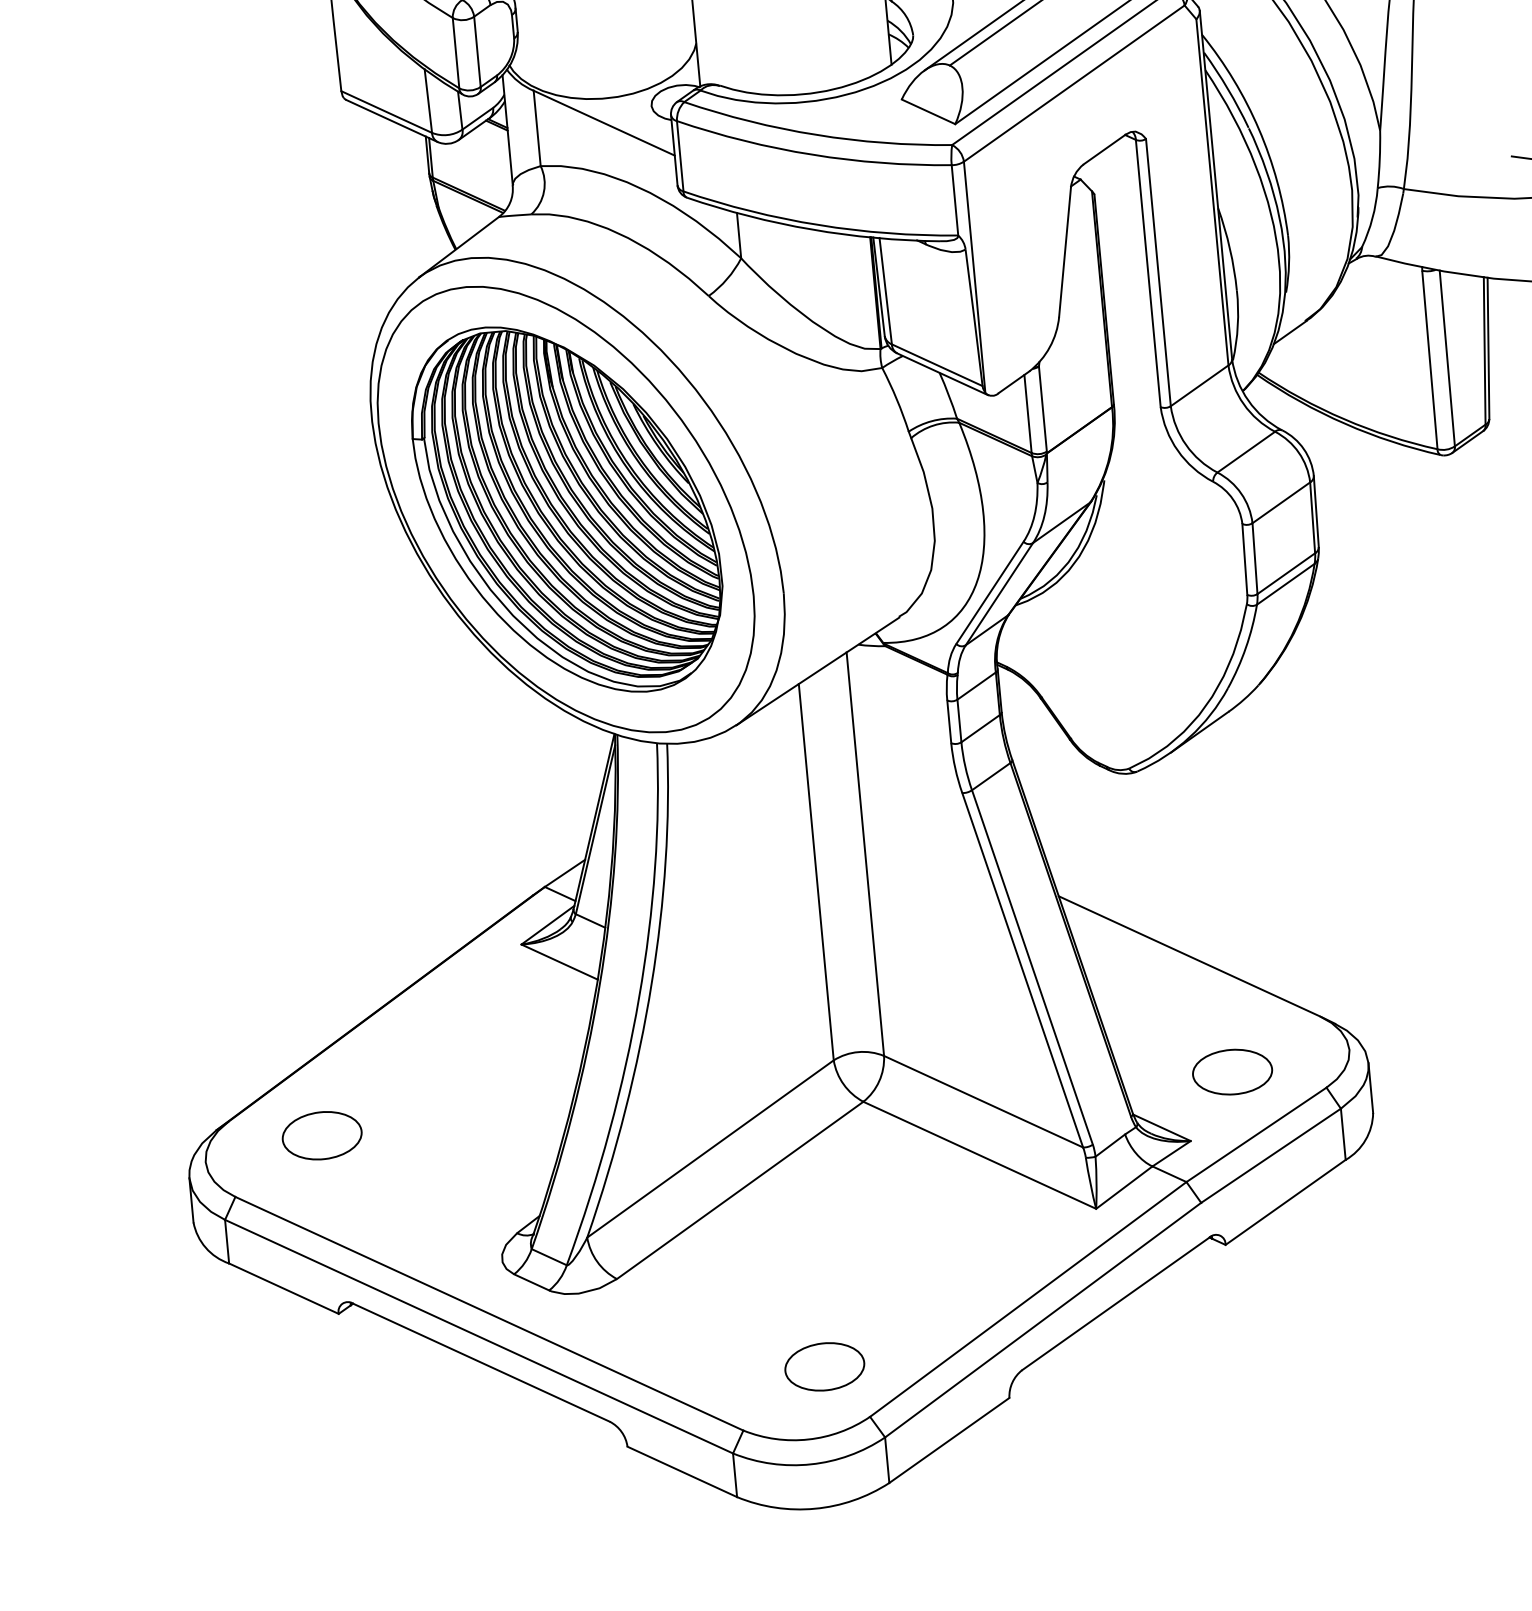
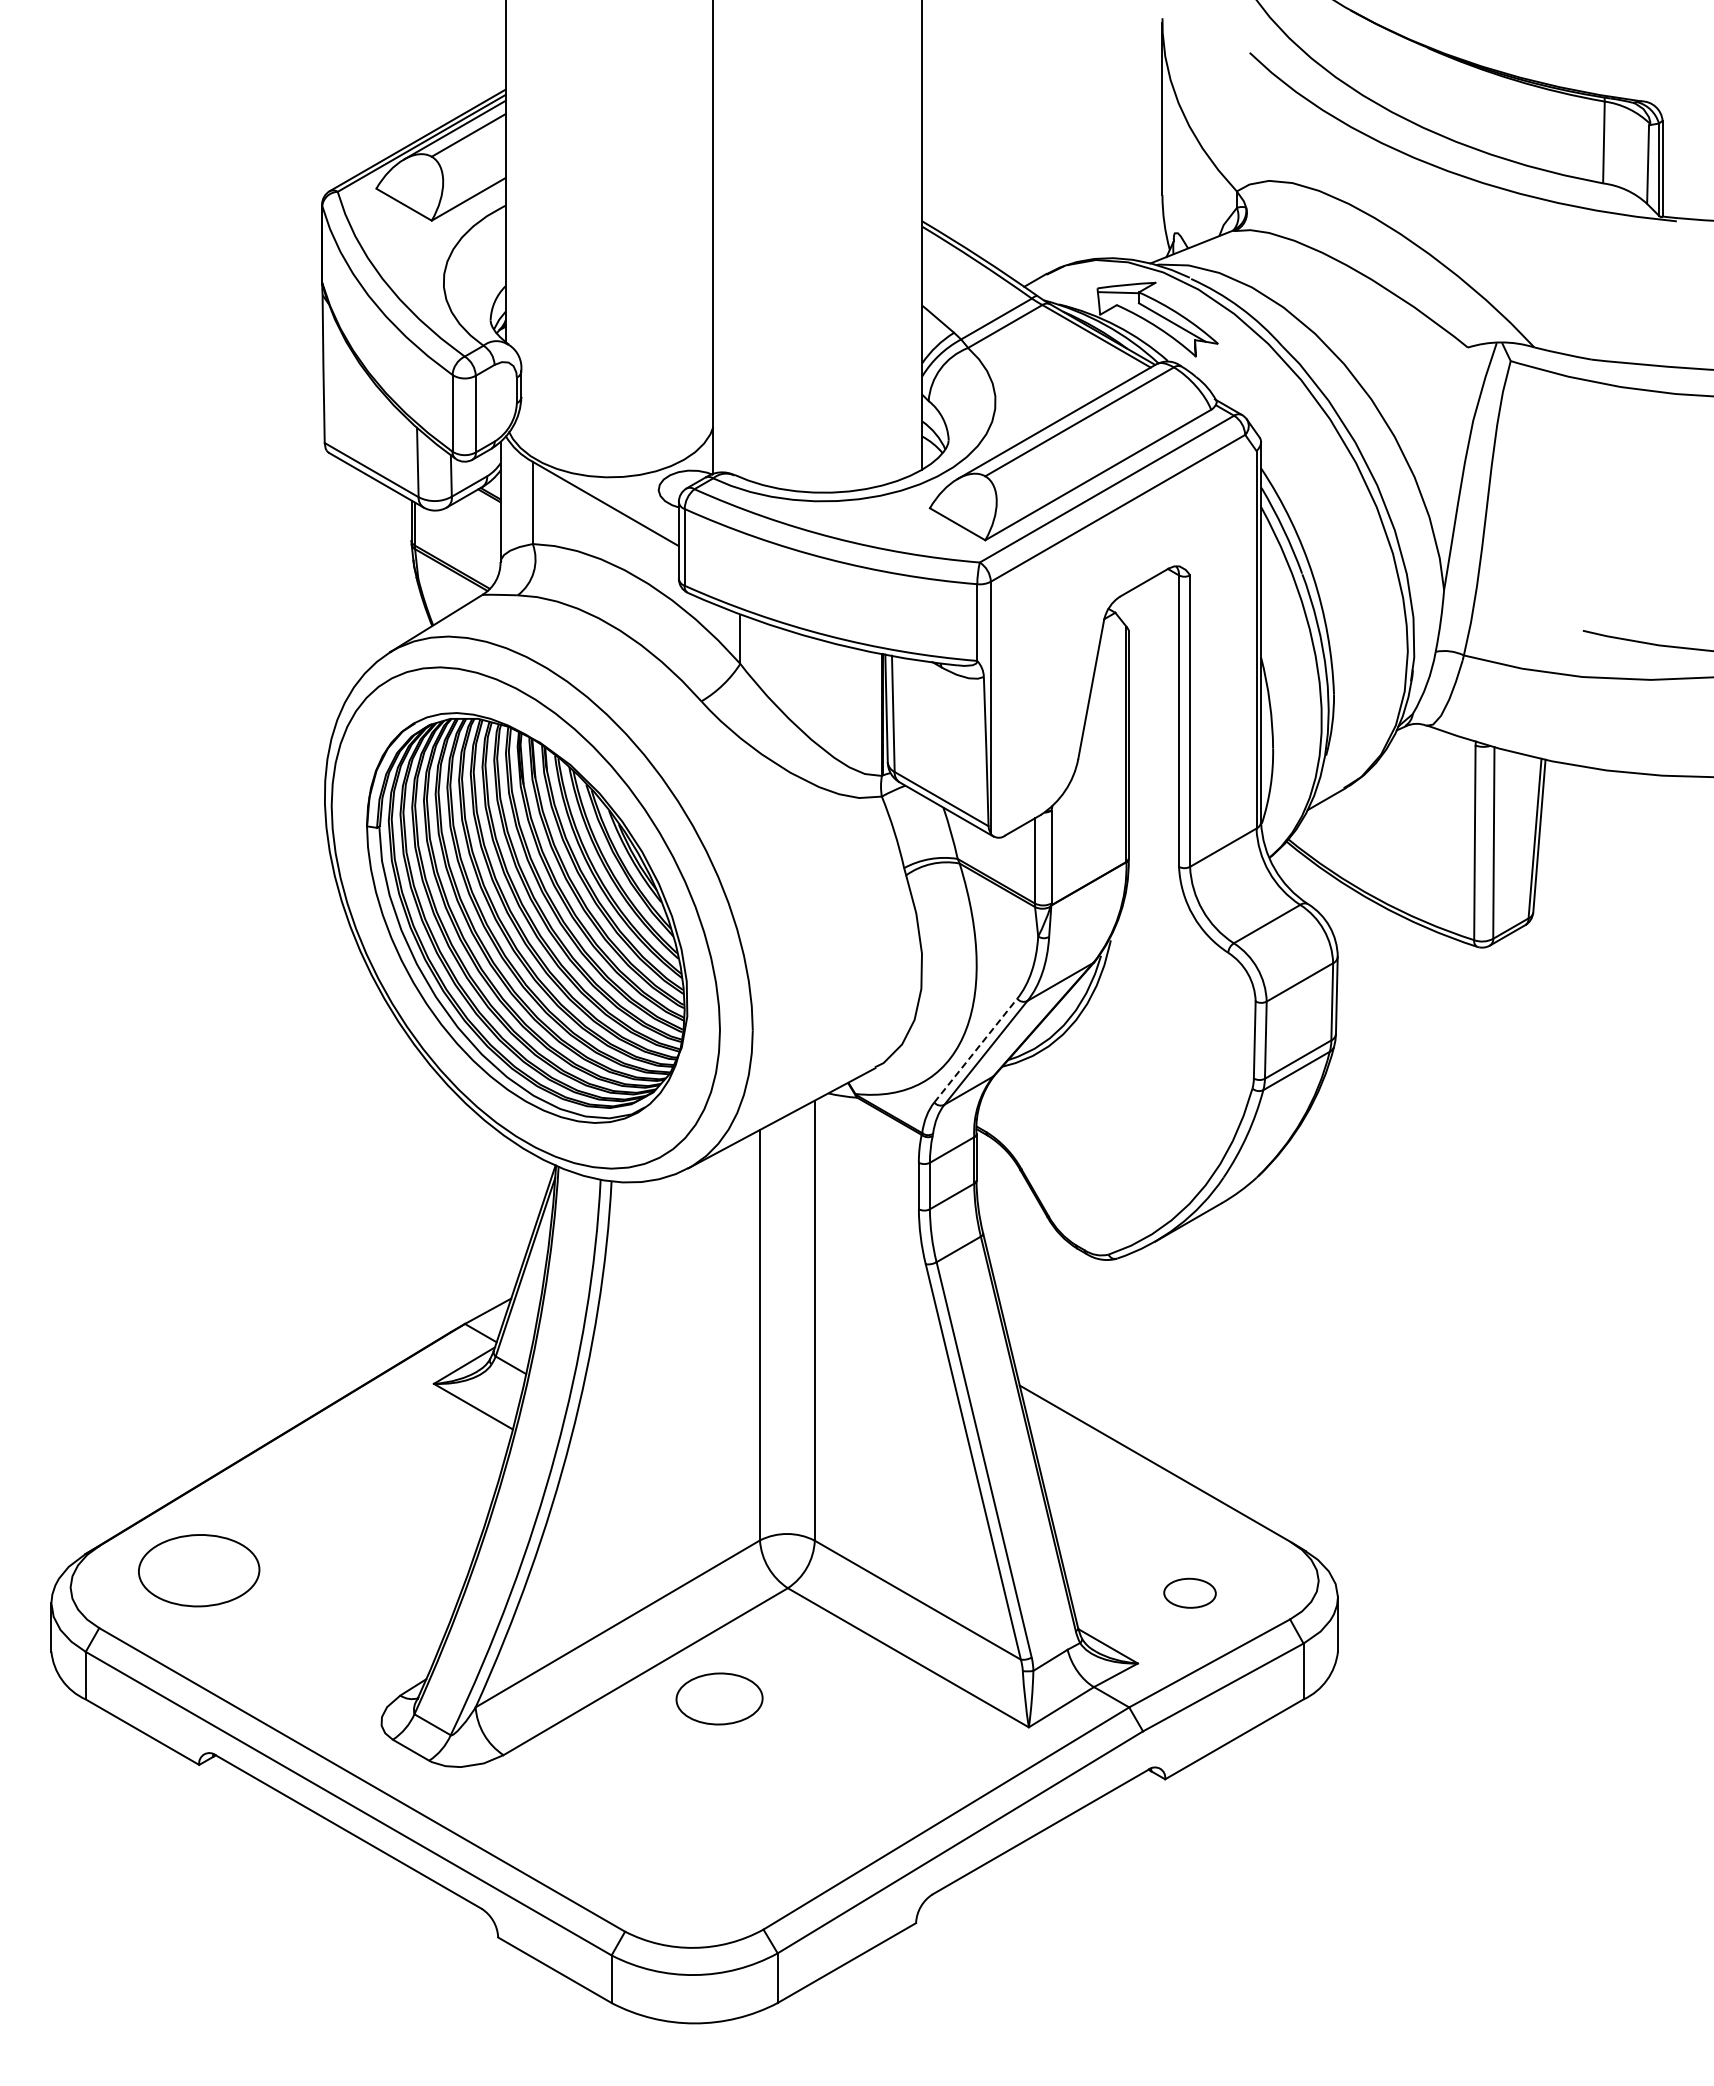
line: (990, 592) -> (976, 1050), solid -> dashed
part: (1232, 1072) -> (1189, 1593), size x0.6
part: (322, 1135) -> (199, 1570), size x1.4
part: (824, 1366) -> (719, 1698), moved

